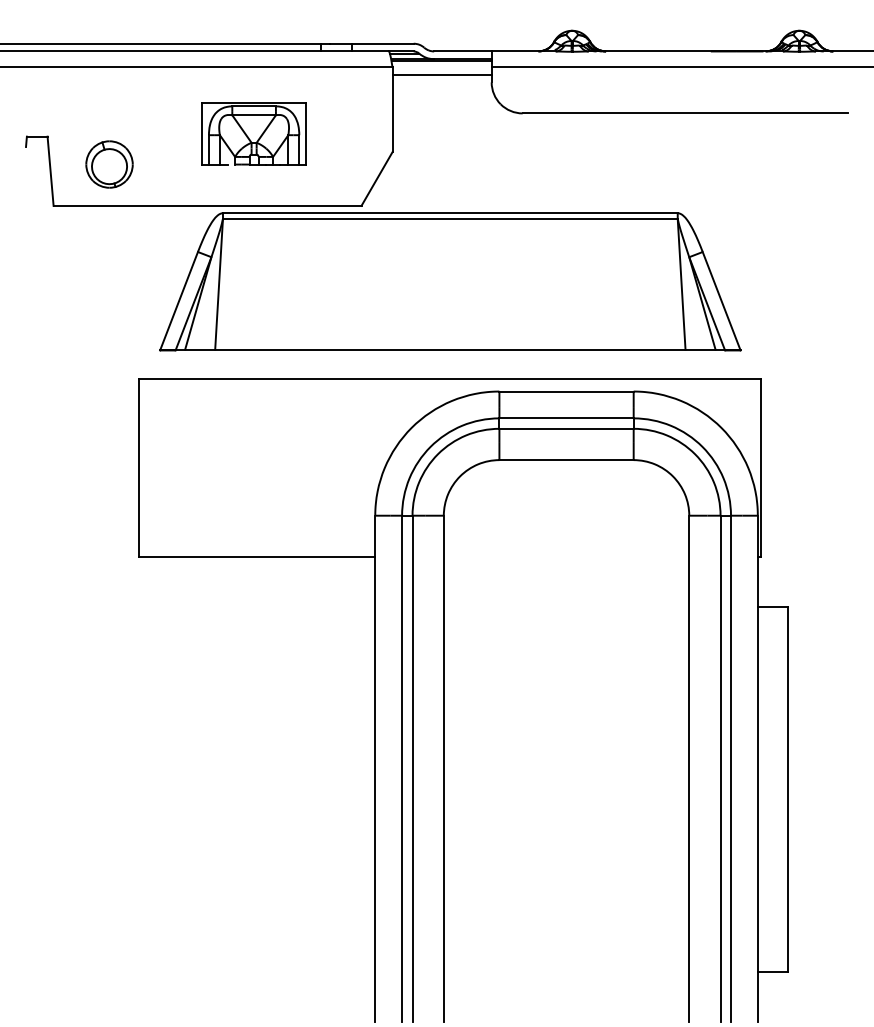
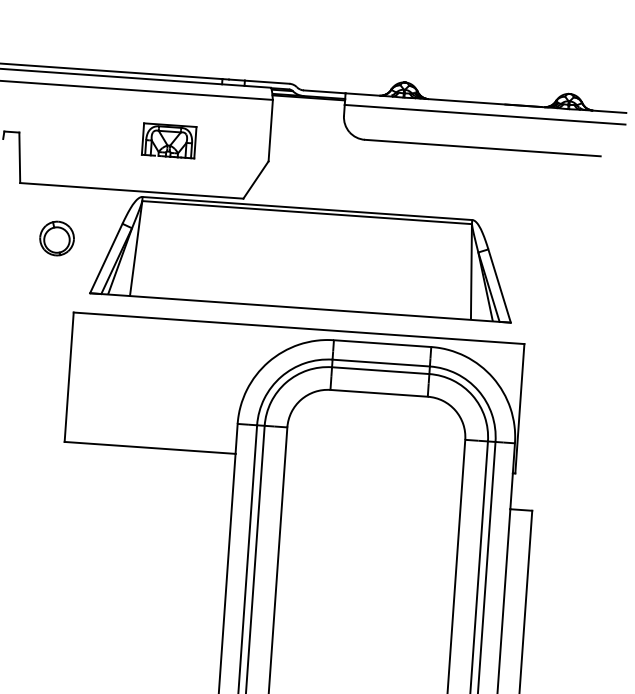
line: (441, 74) -> (308, 107), removed
part: (253, 133) -> (168, 140), size x0.7
part: (109, 164) -> (57, 238), moved

